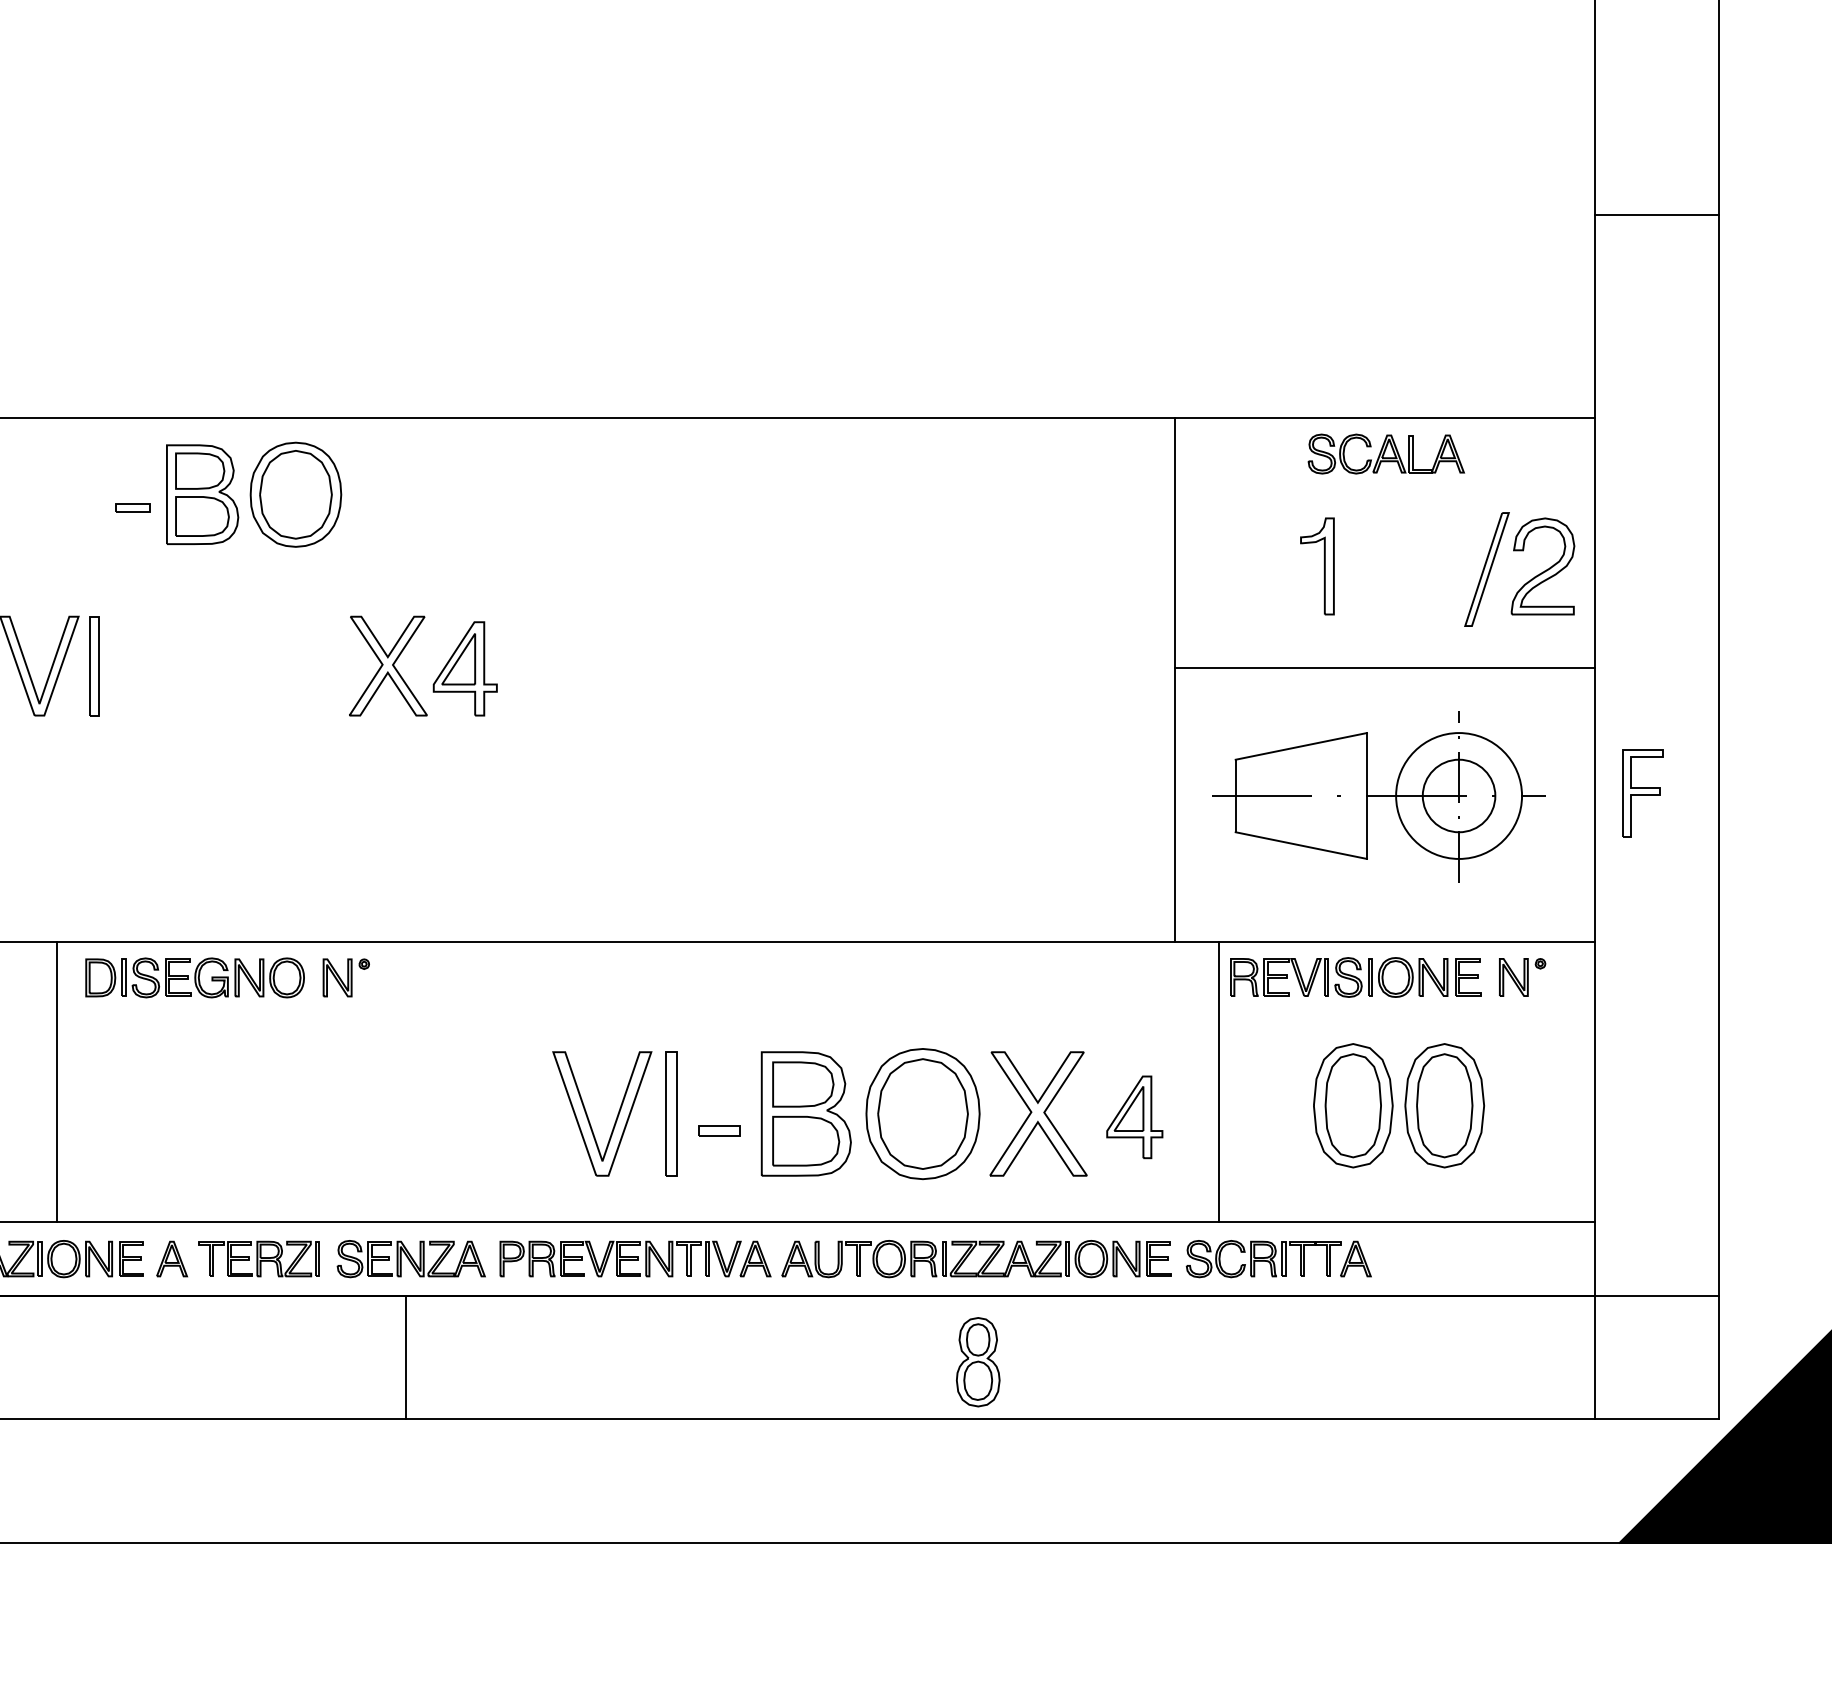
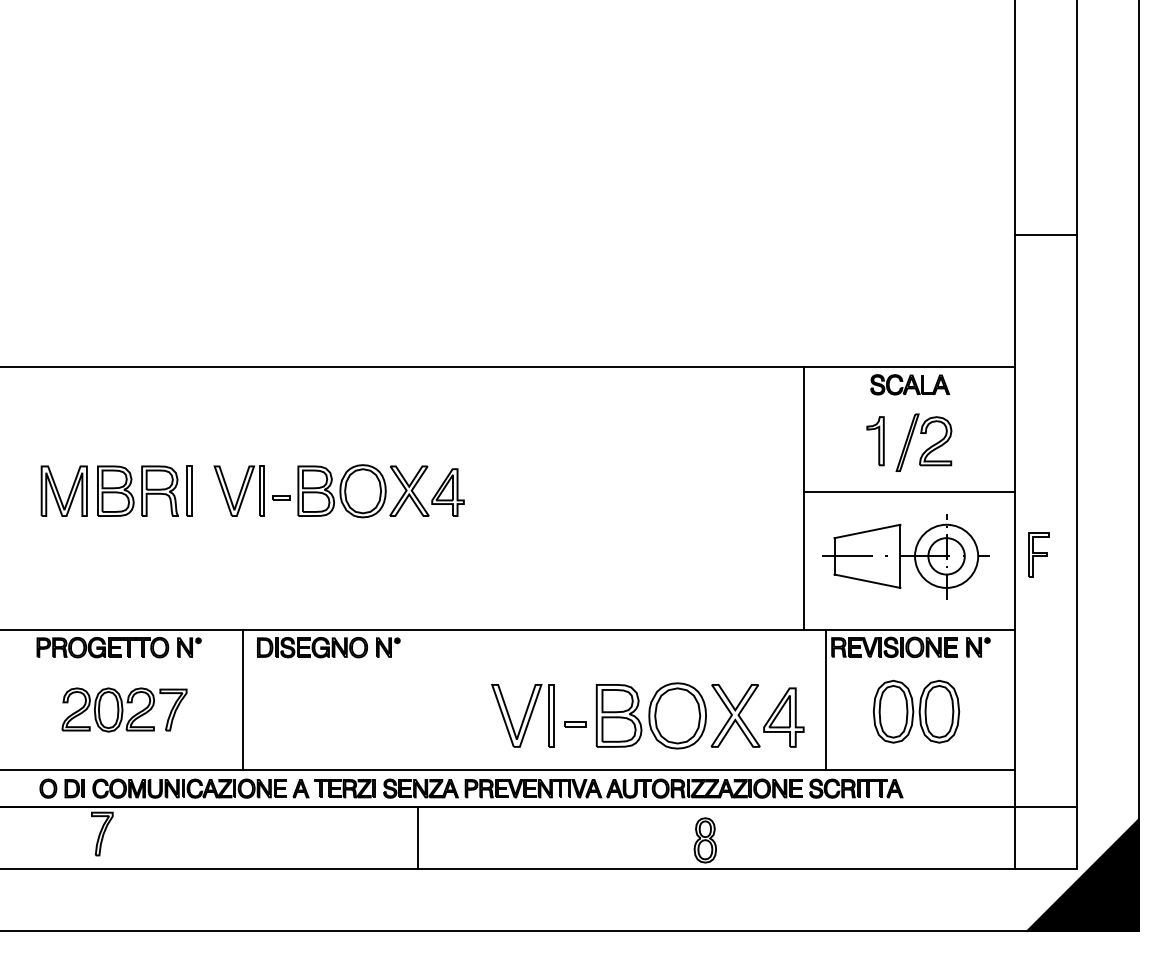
line: (1656, 214) -> (1045, 234), moved
part: (228, 495) -> (329, 491), moved
part: (1528, 578) -> (928, 447), moved
part: (1133, 1117) -> (783, 717), size x1.43

